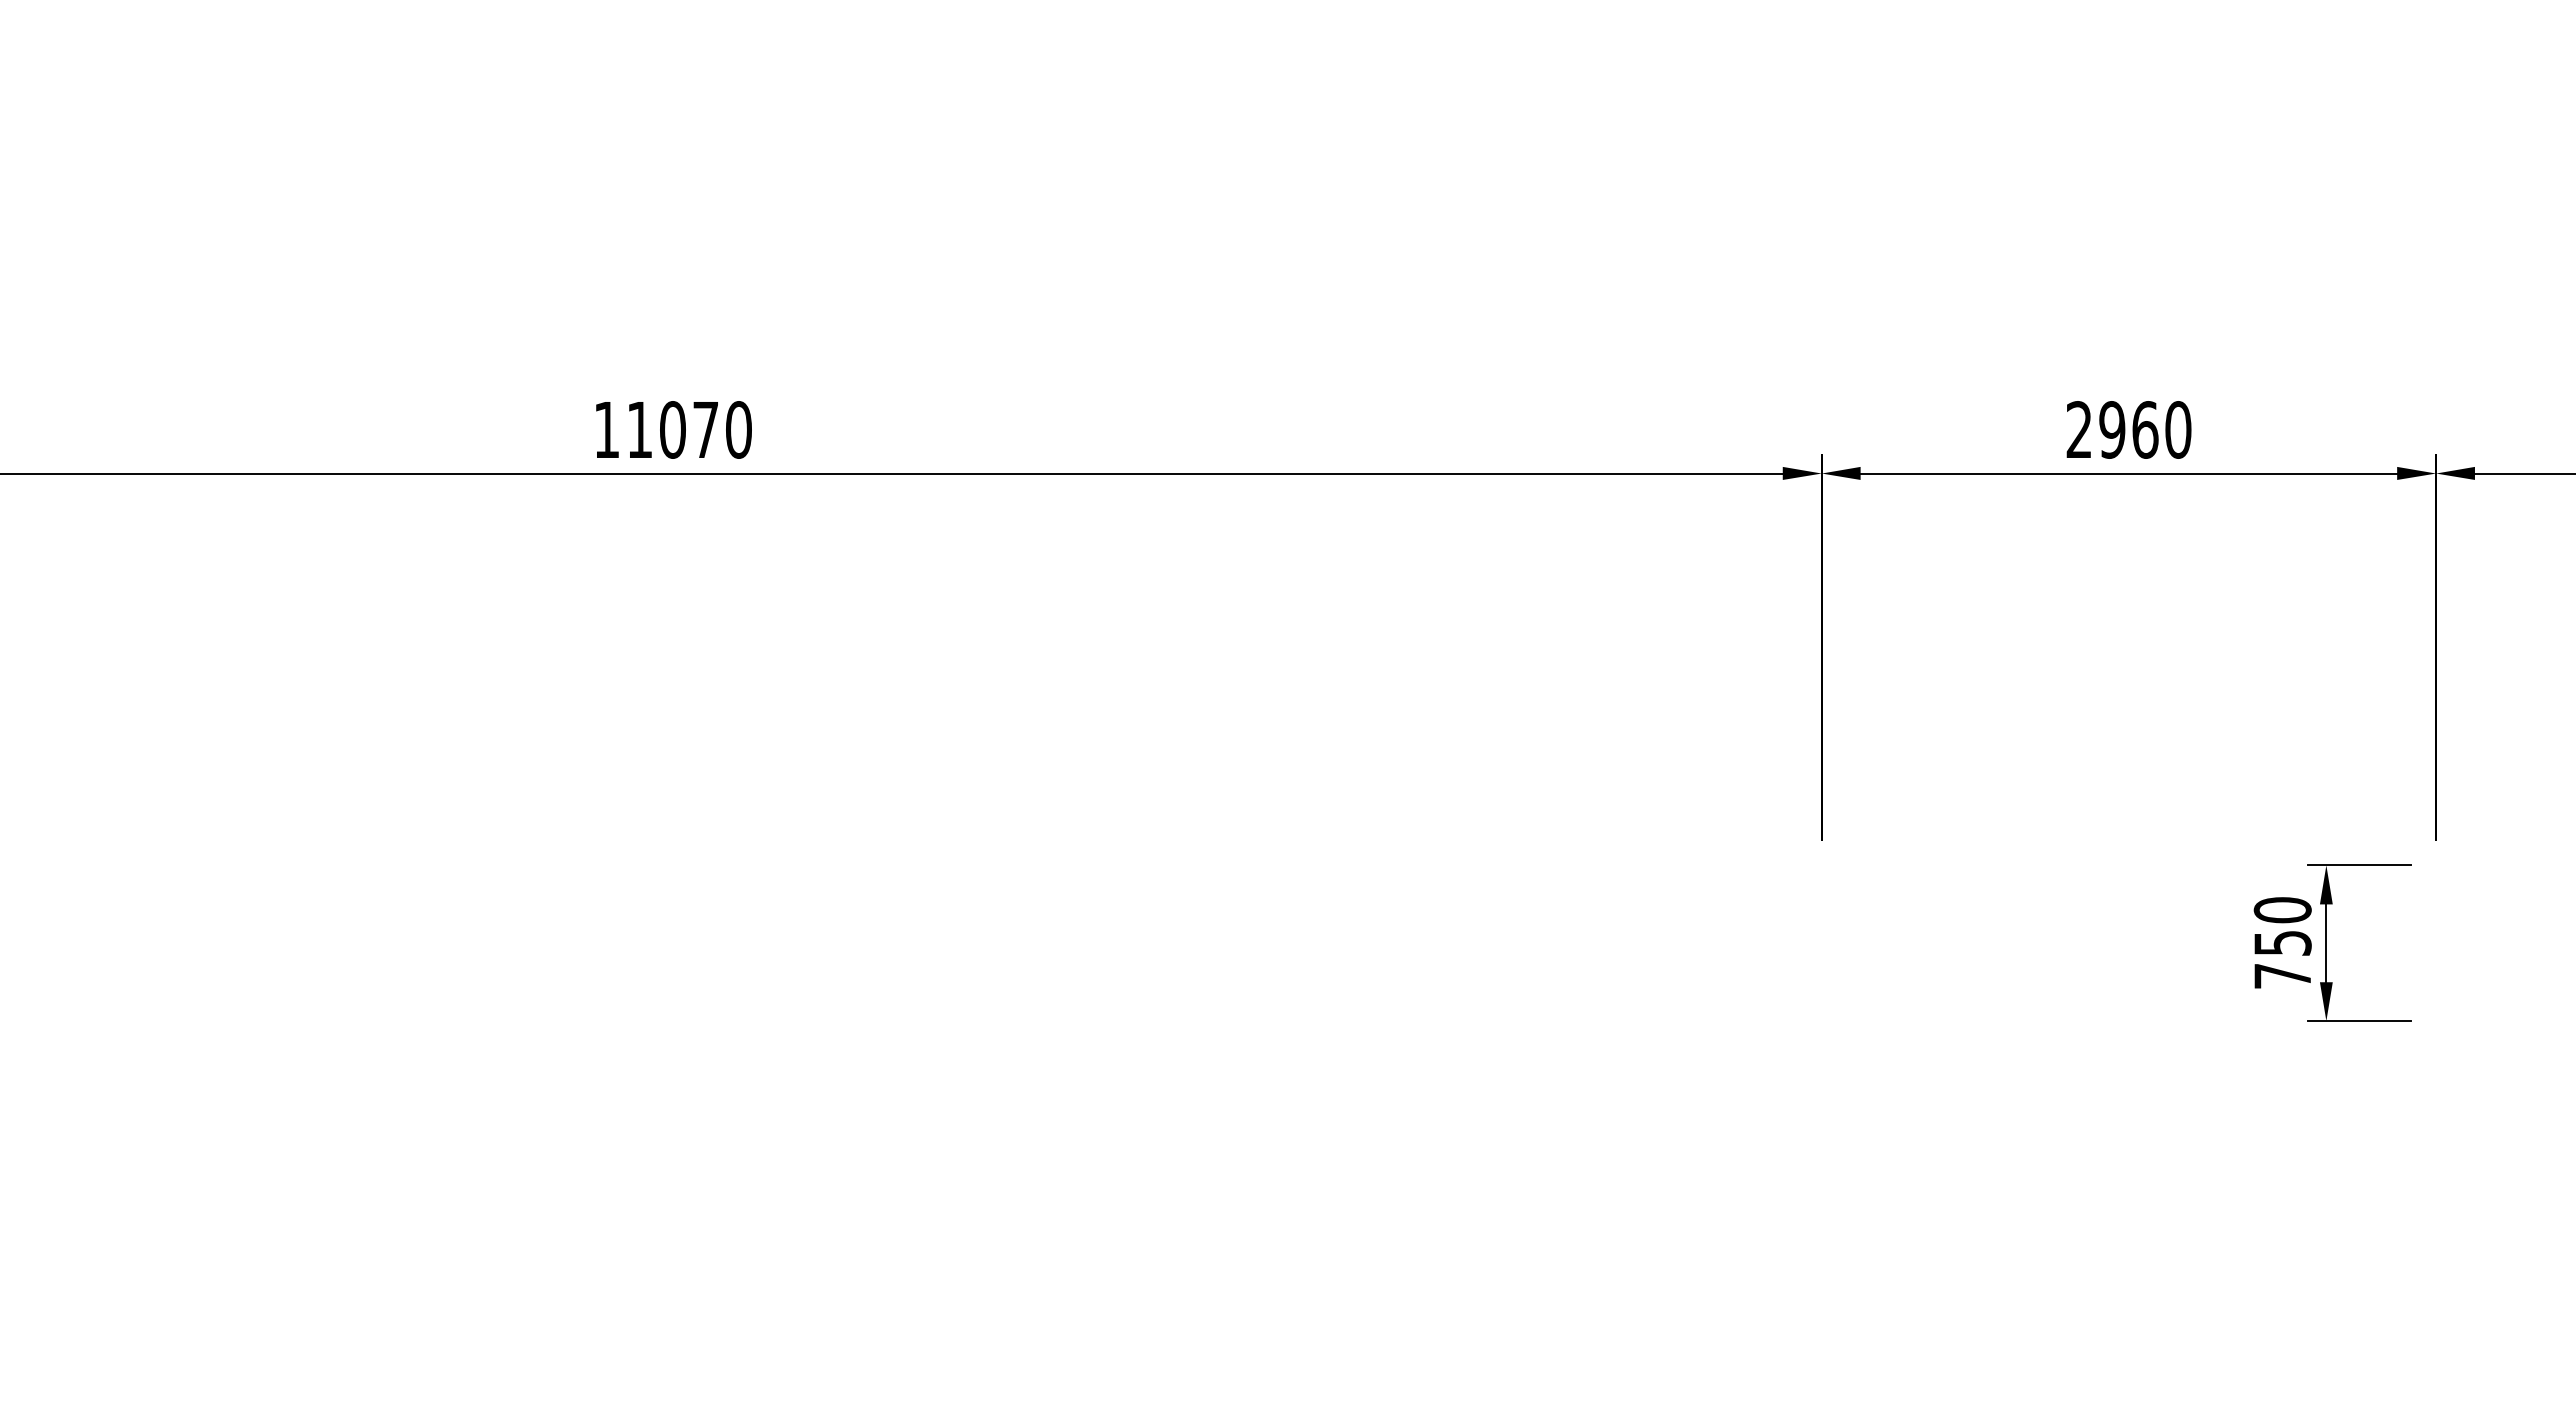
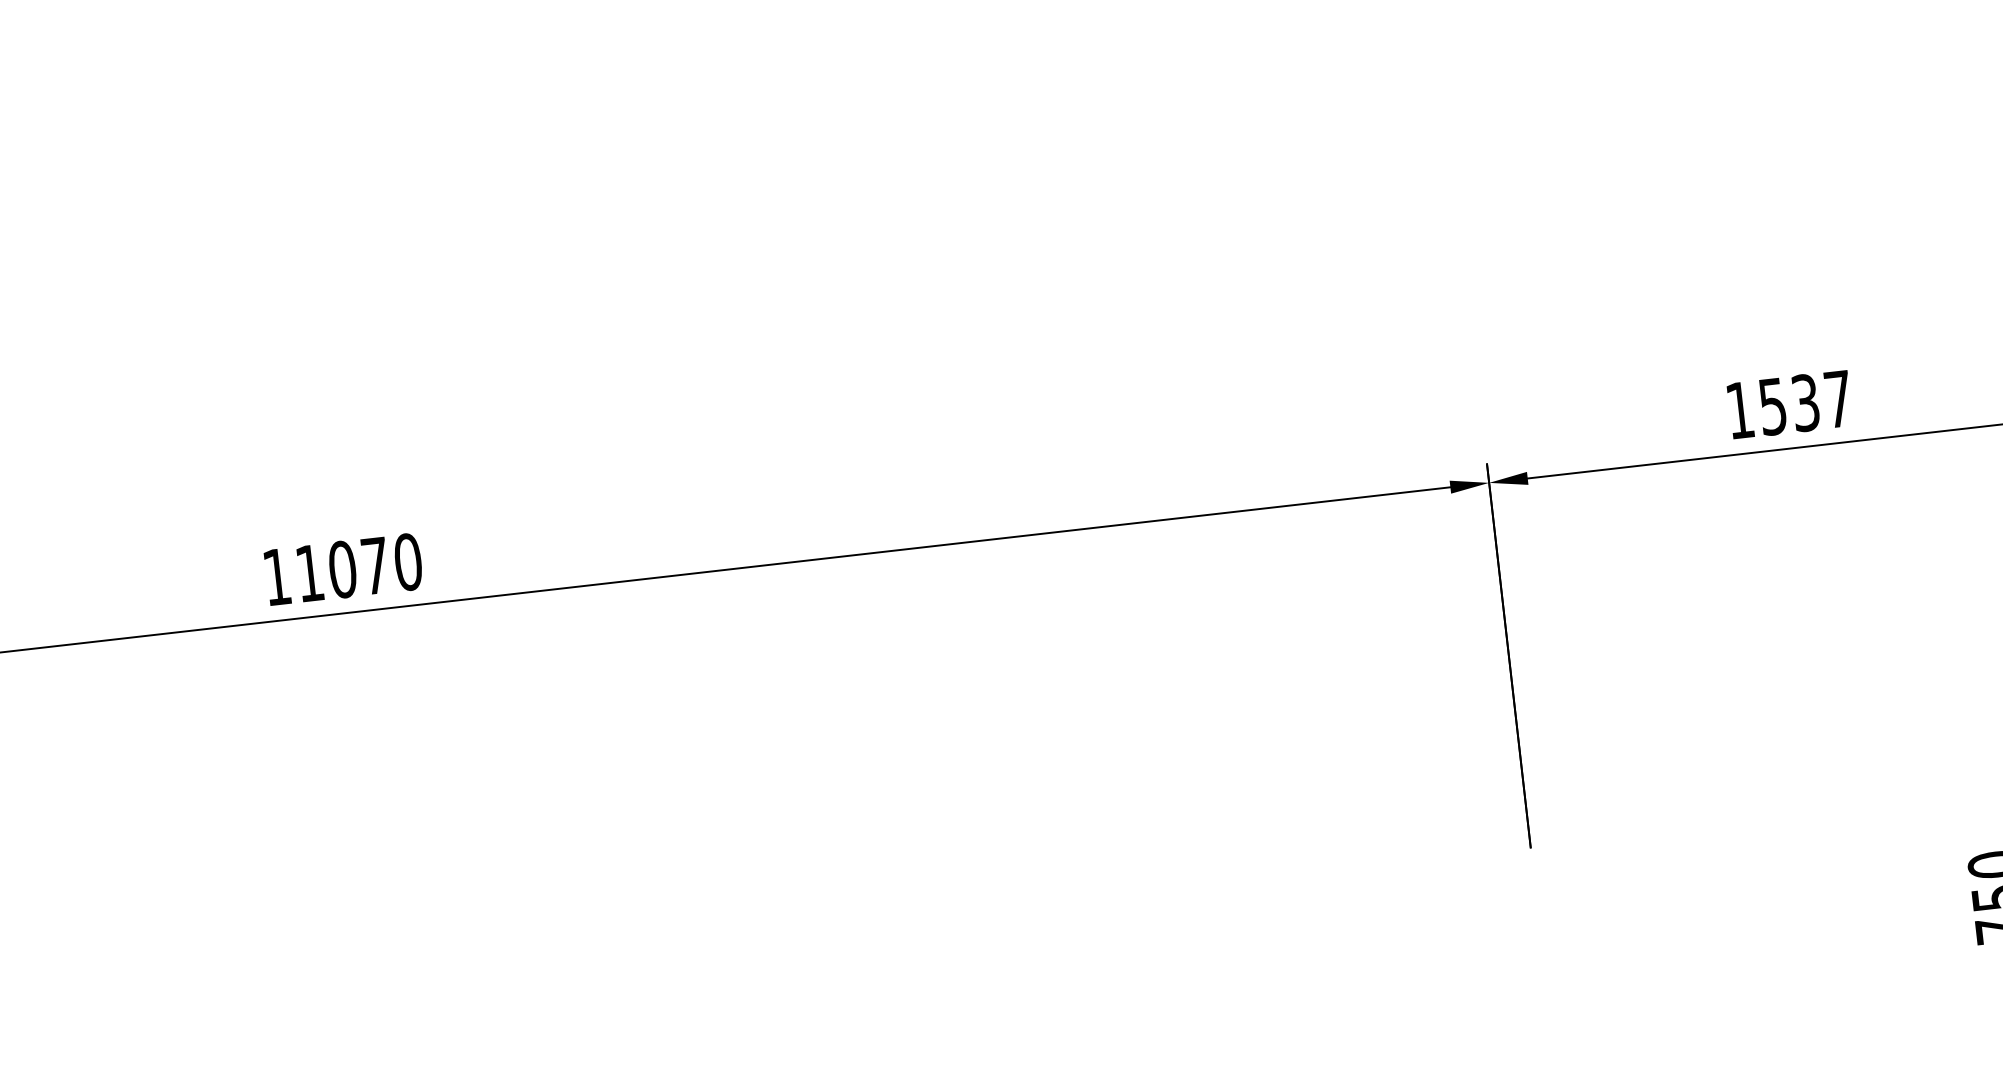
text: (2128, 429) -> (1788, 404), 2960 -> 1537

